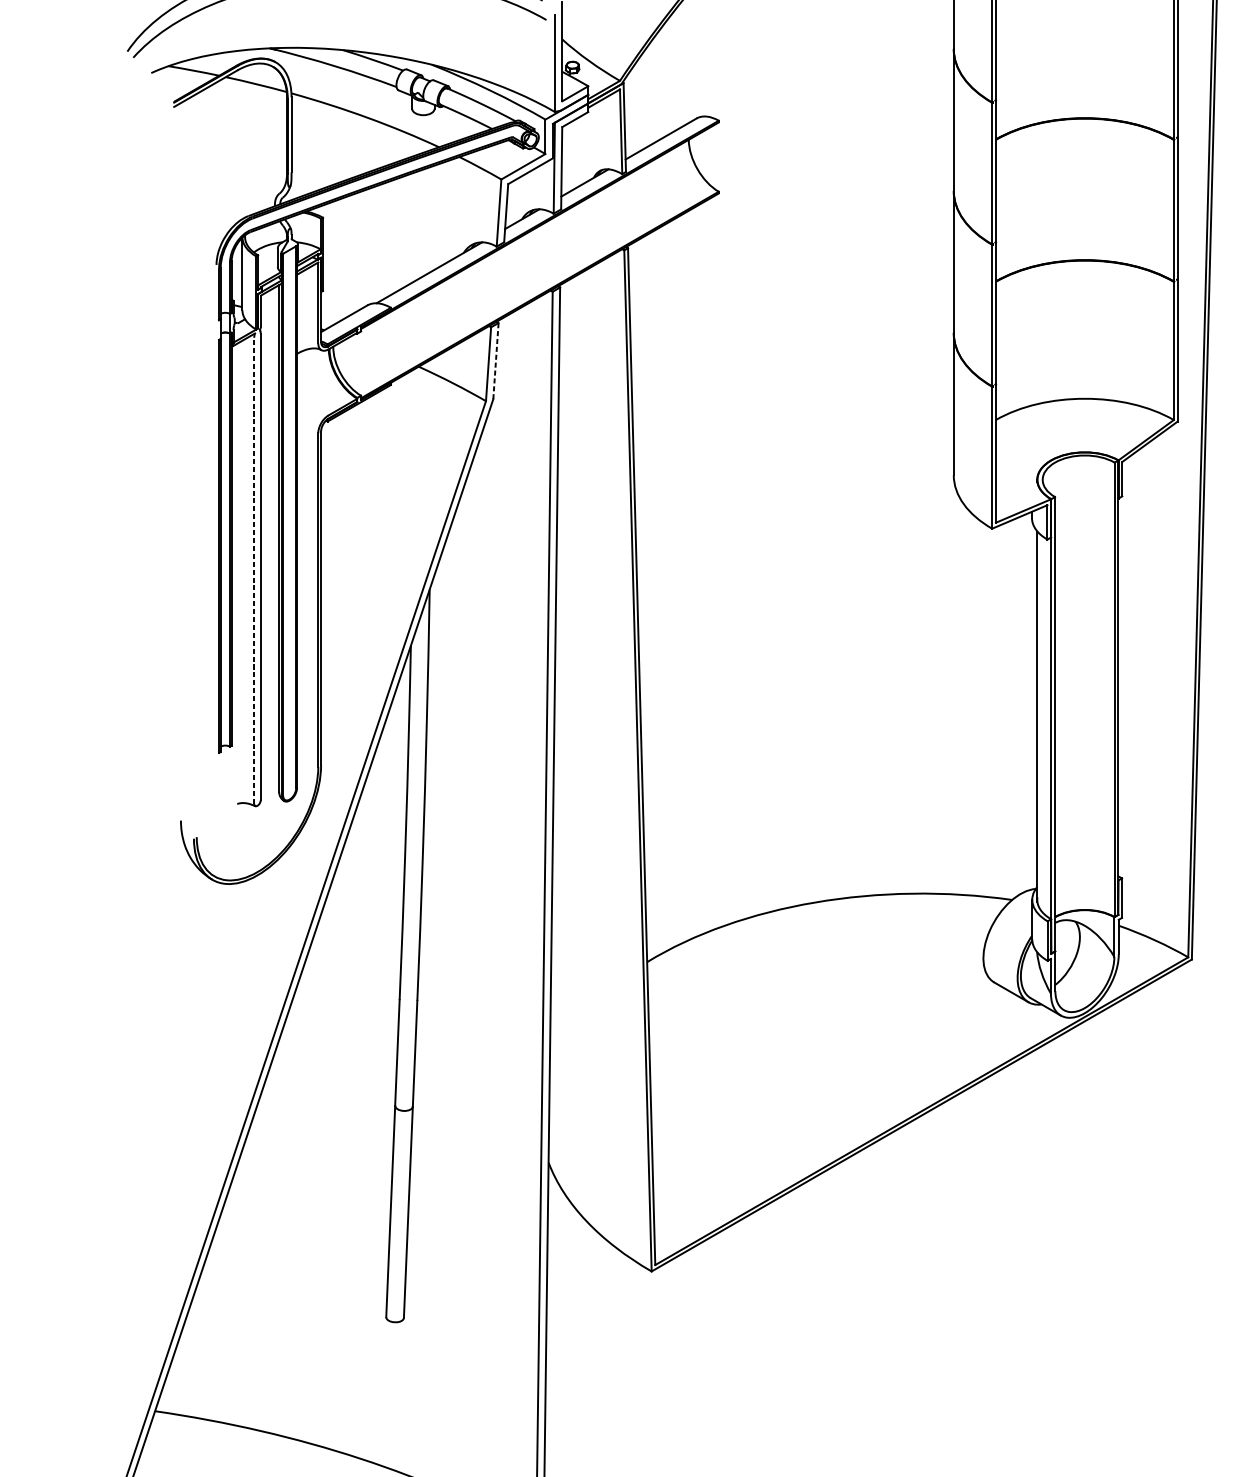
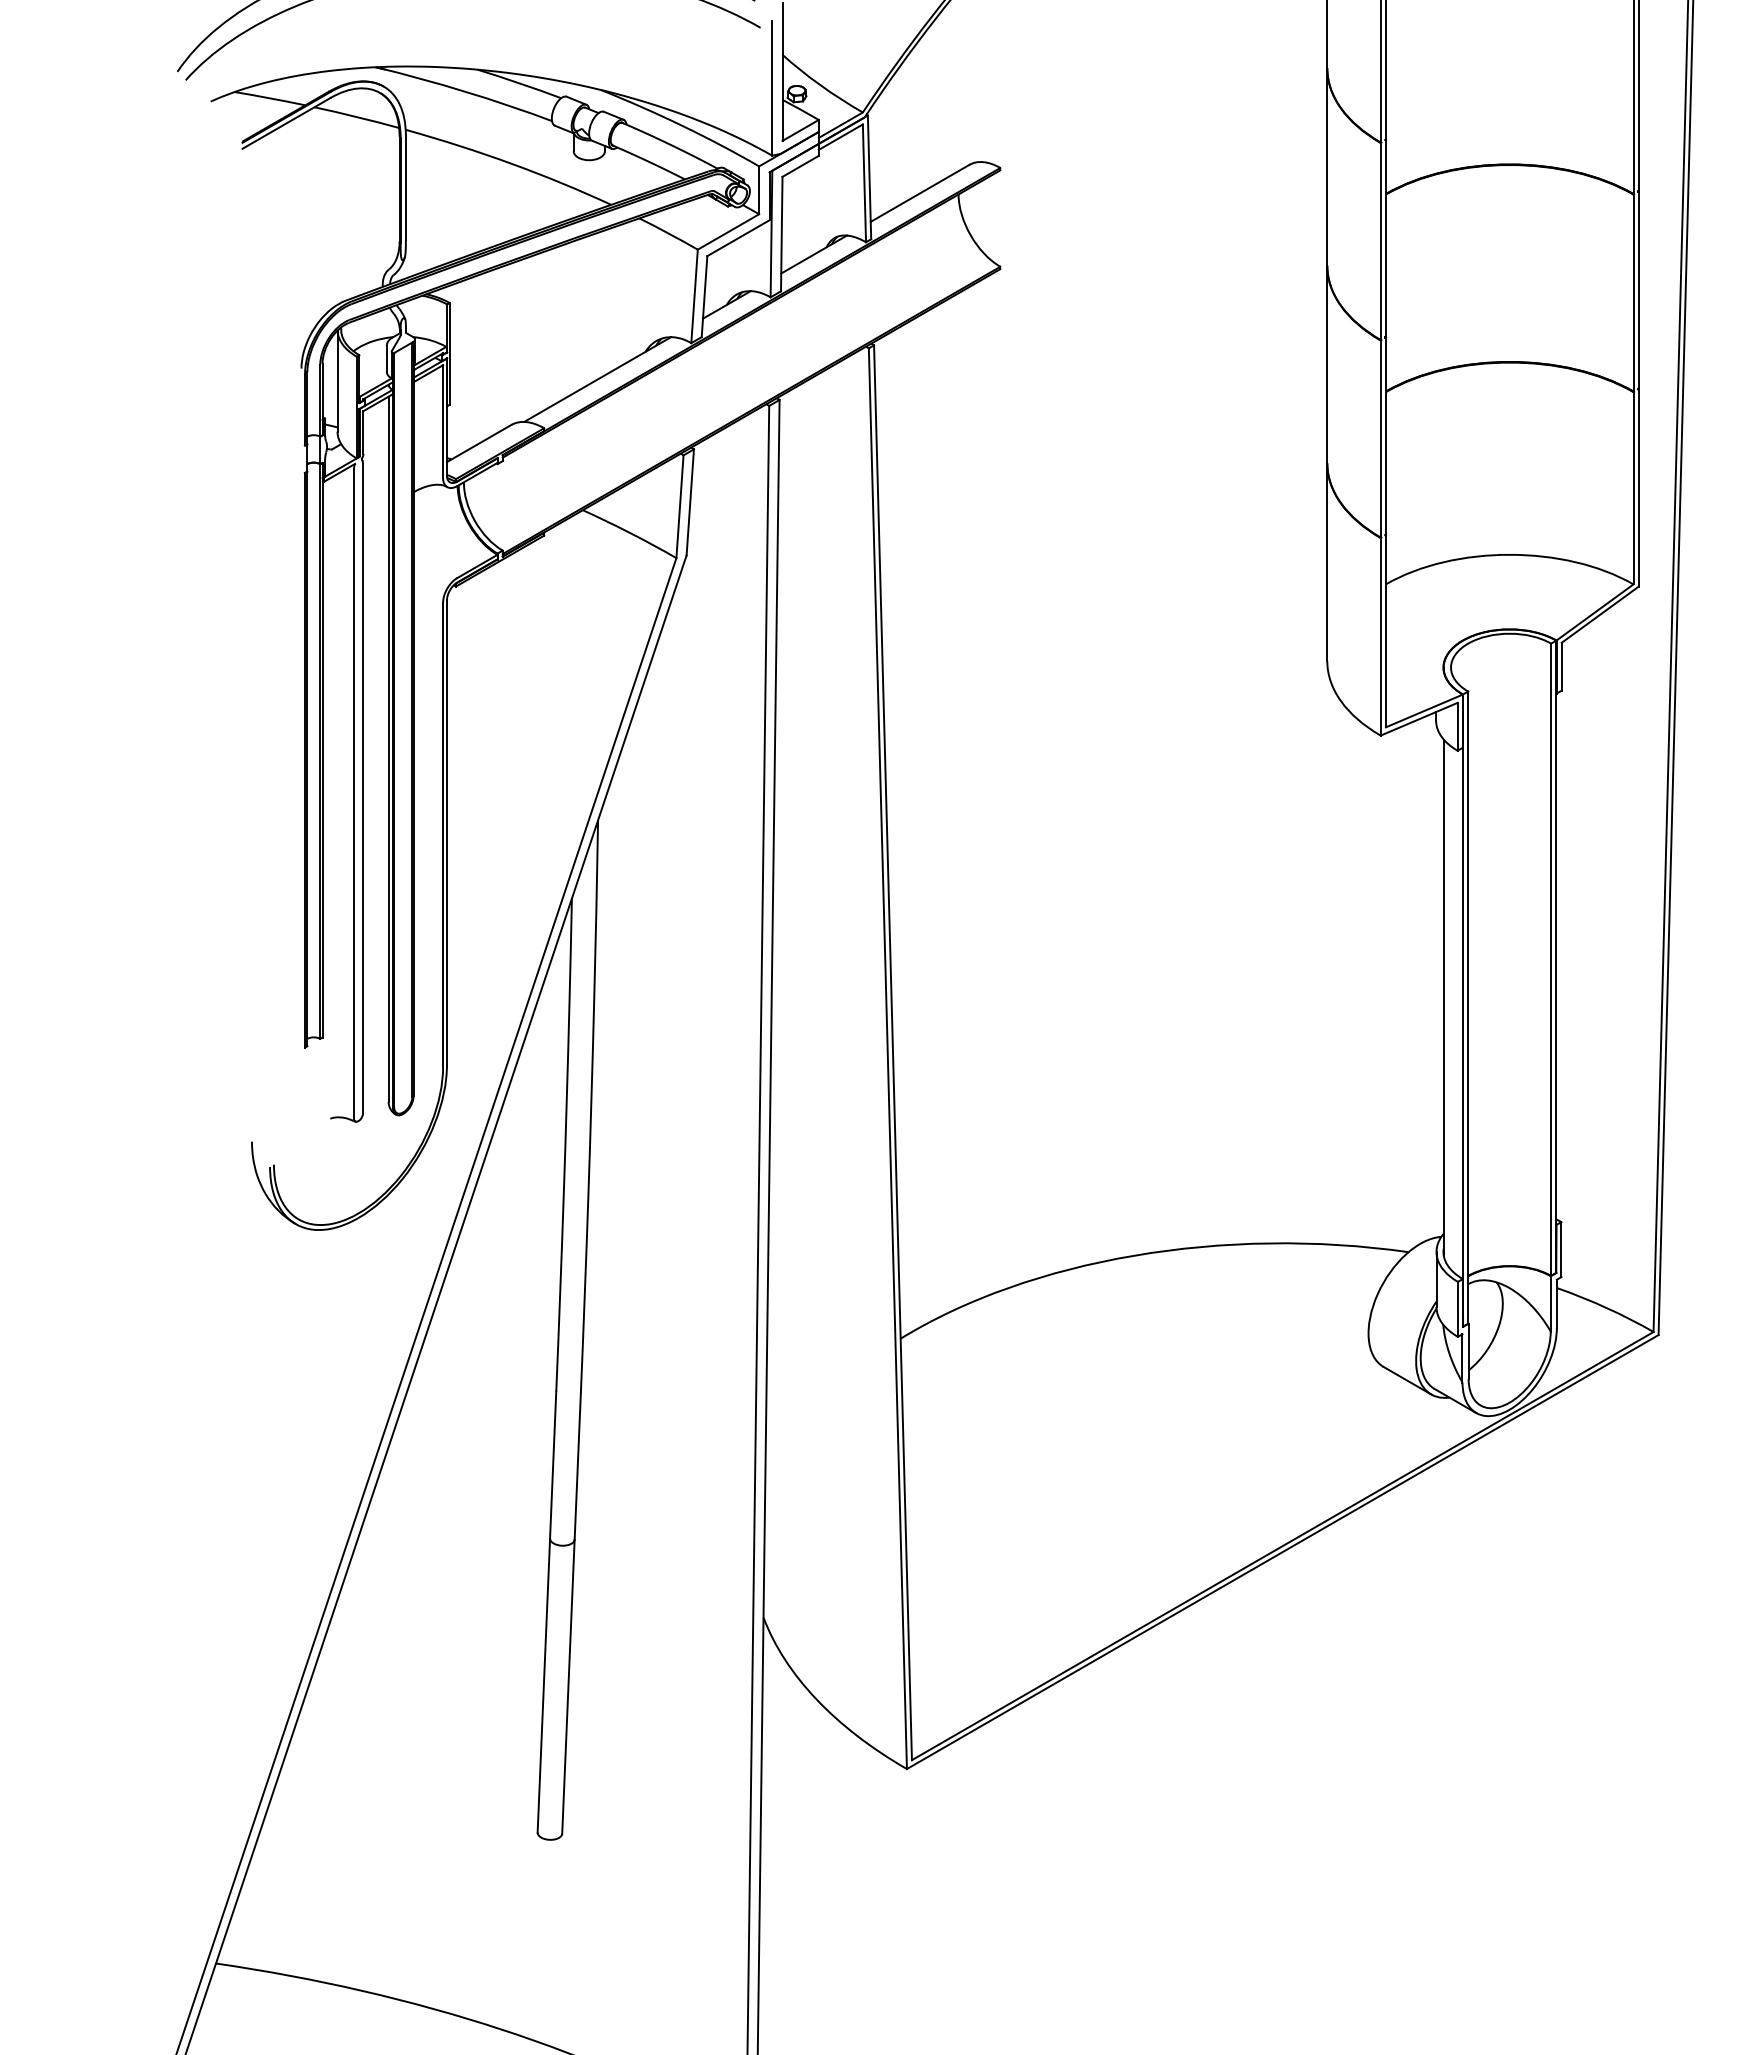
line: (496, 360) -> (690, 501), dashed -> solid
line: (253, 570) -> (353, 793), dashed -> solid

